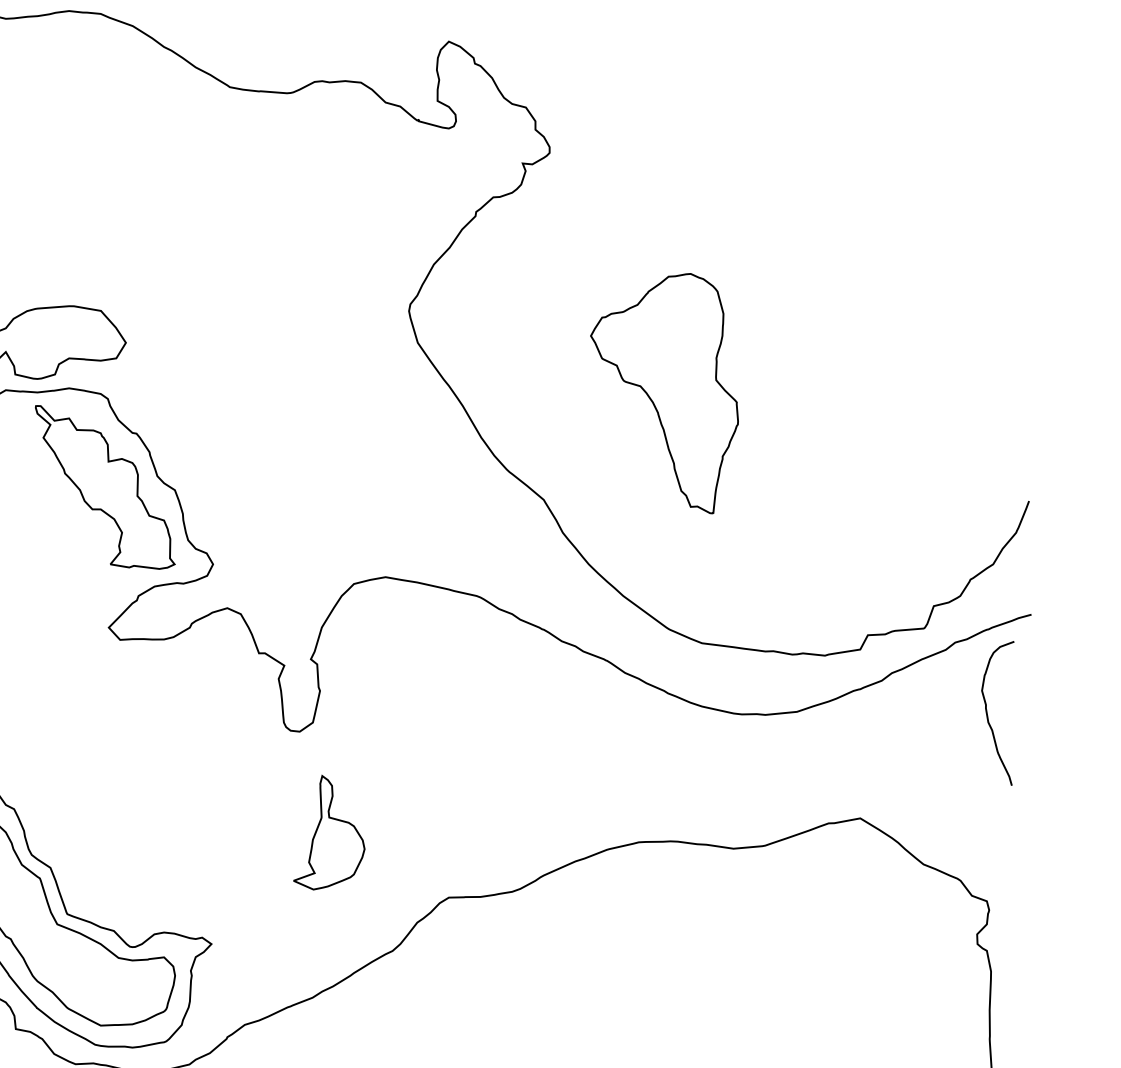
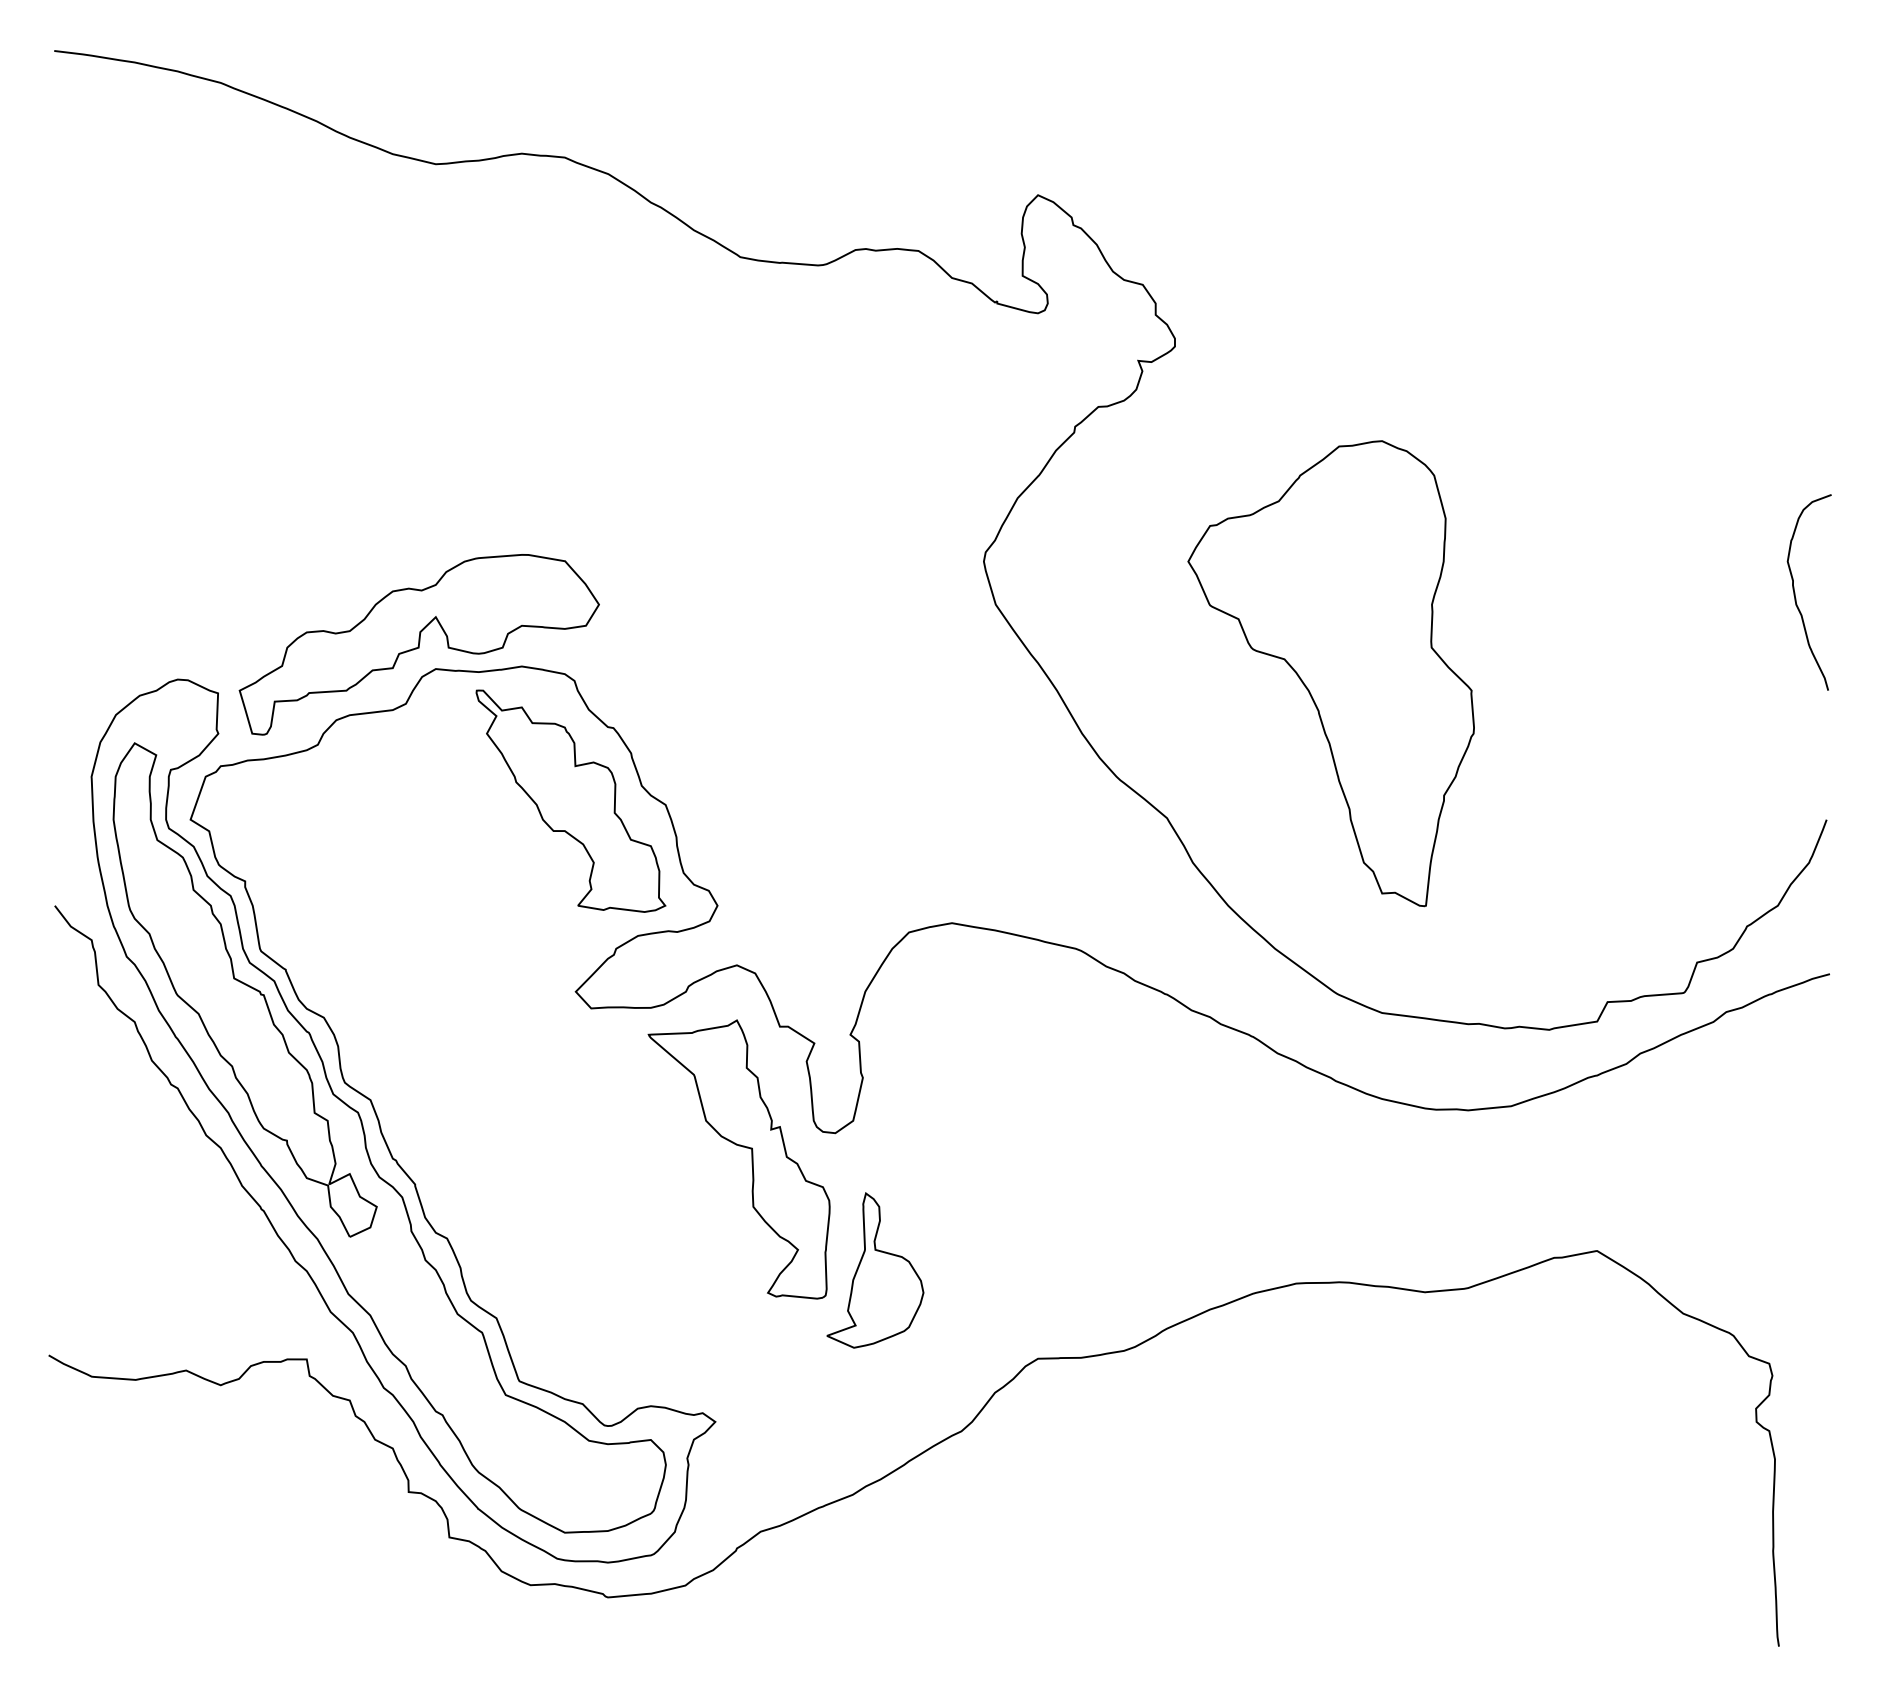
part: (664, 393) -> (1330, 673), size x1.43
curve: (987, 713) -> (1795, 592), moved
part: (231, 742) -> (742, 1147), added

